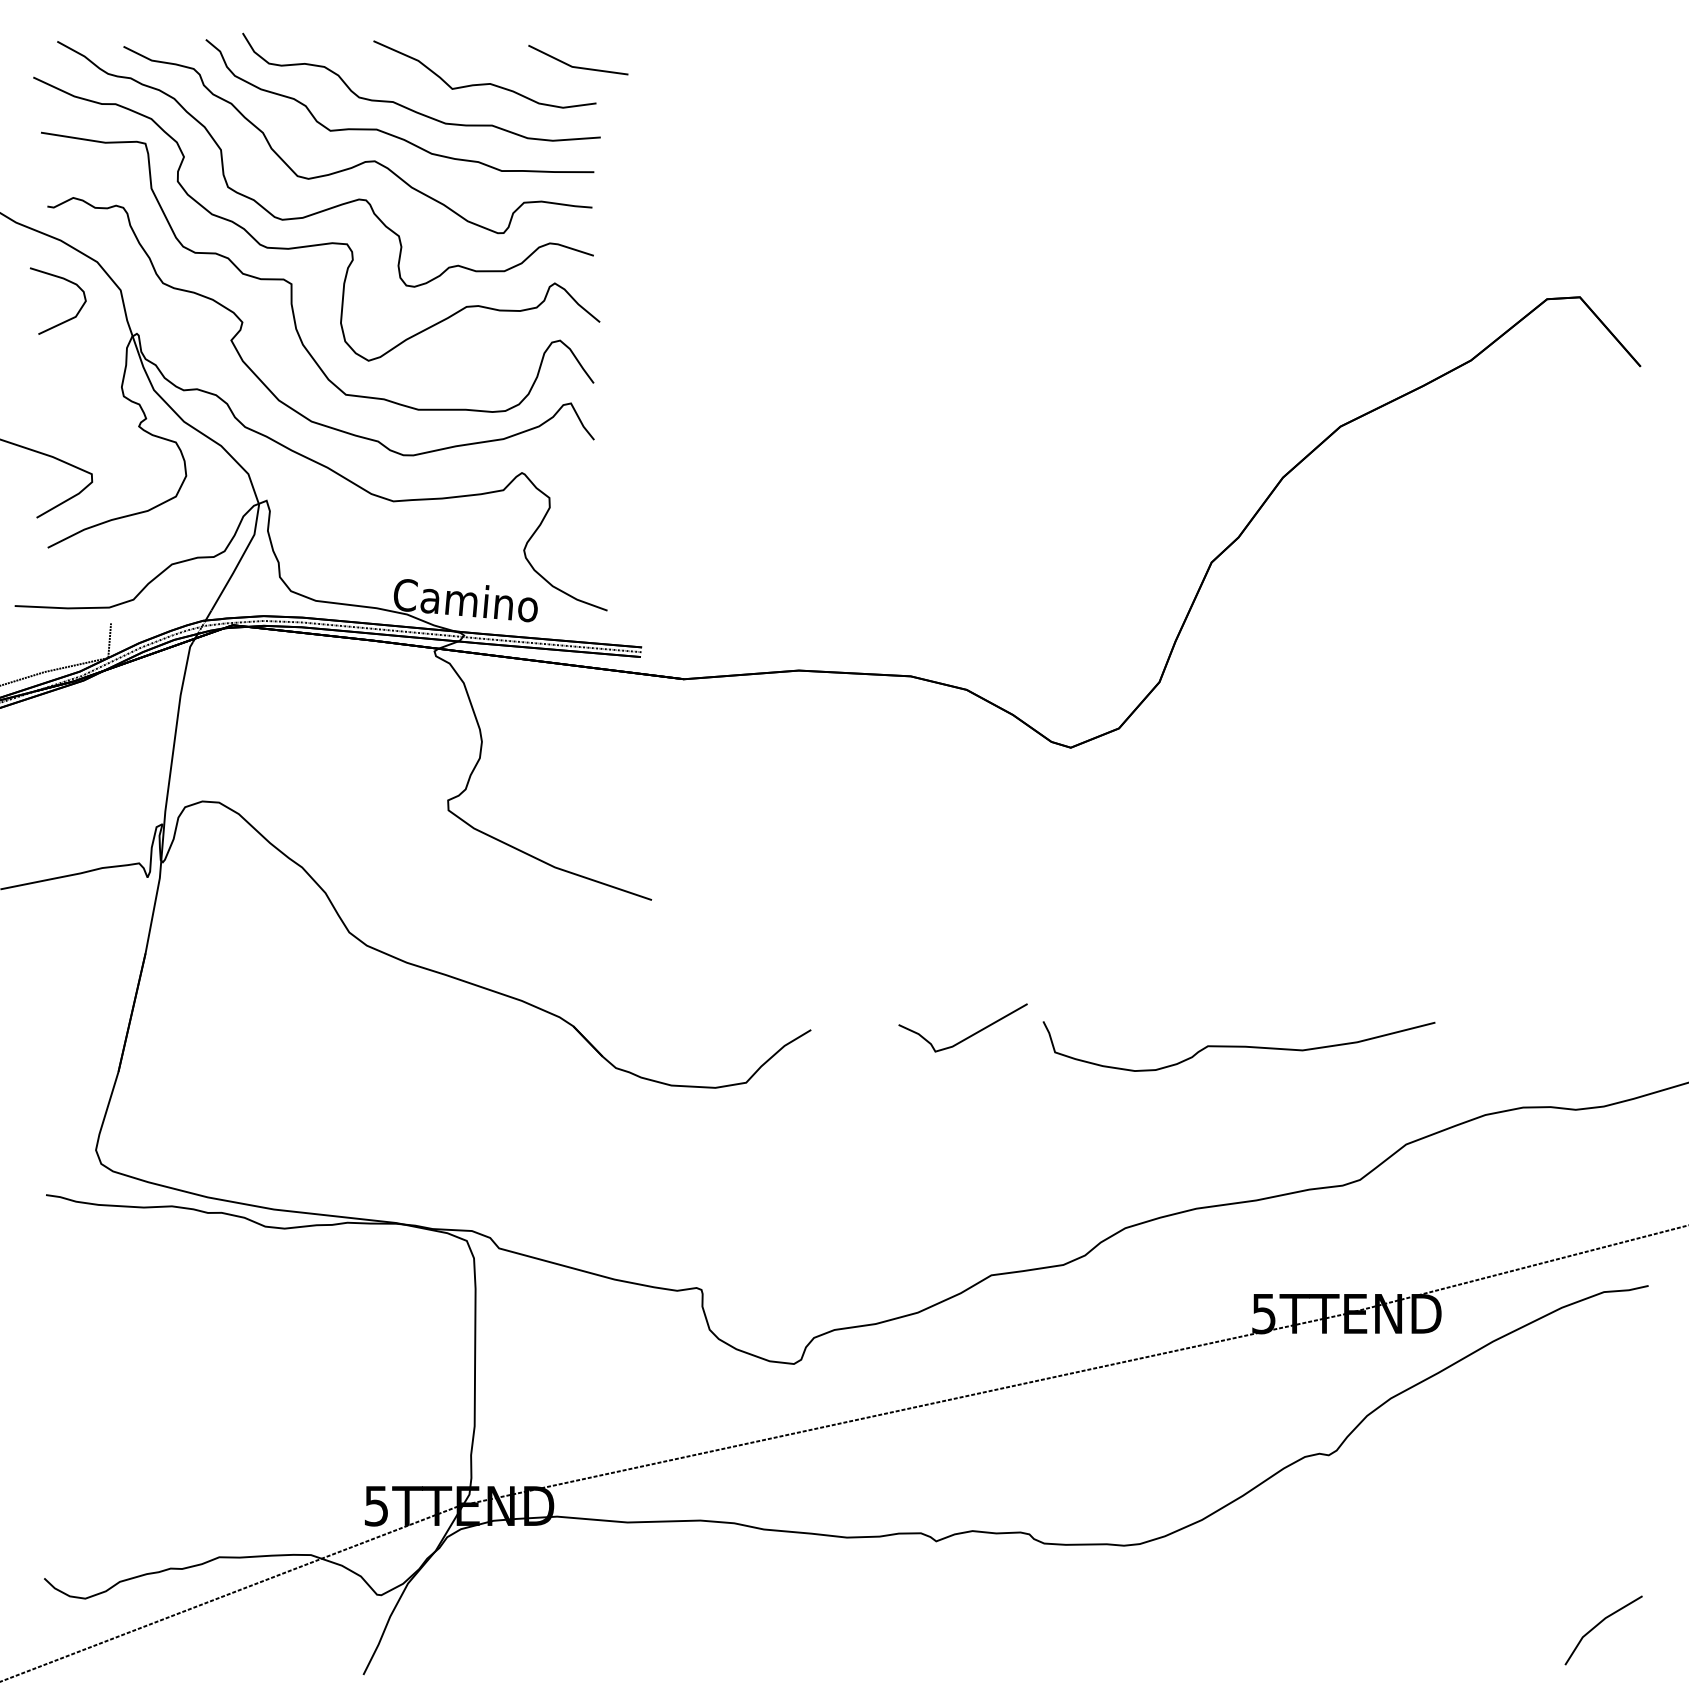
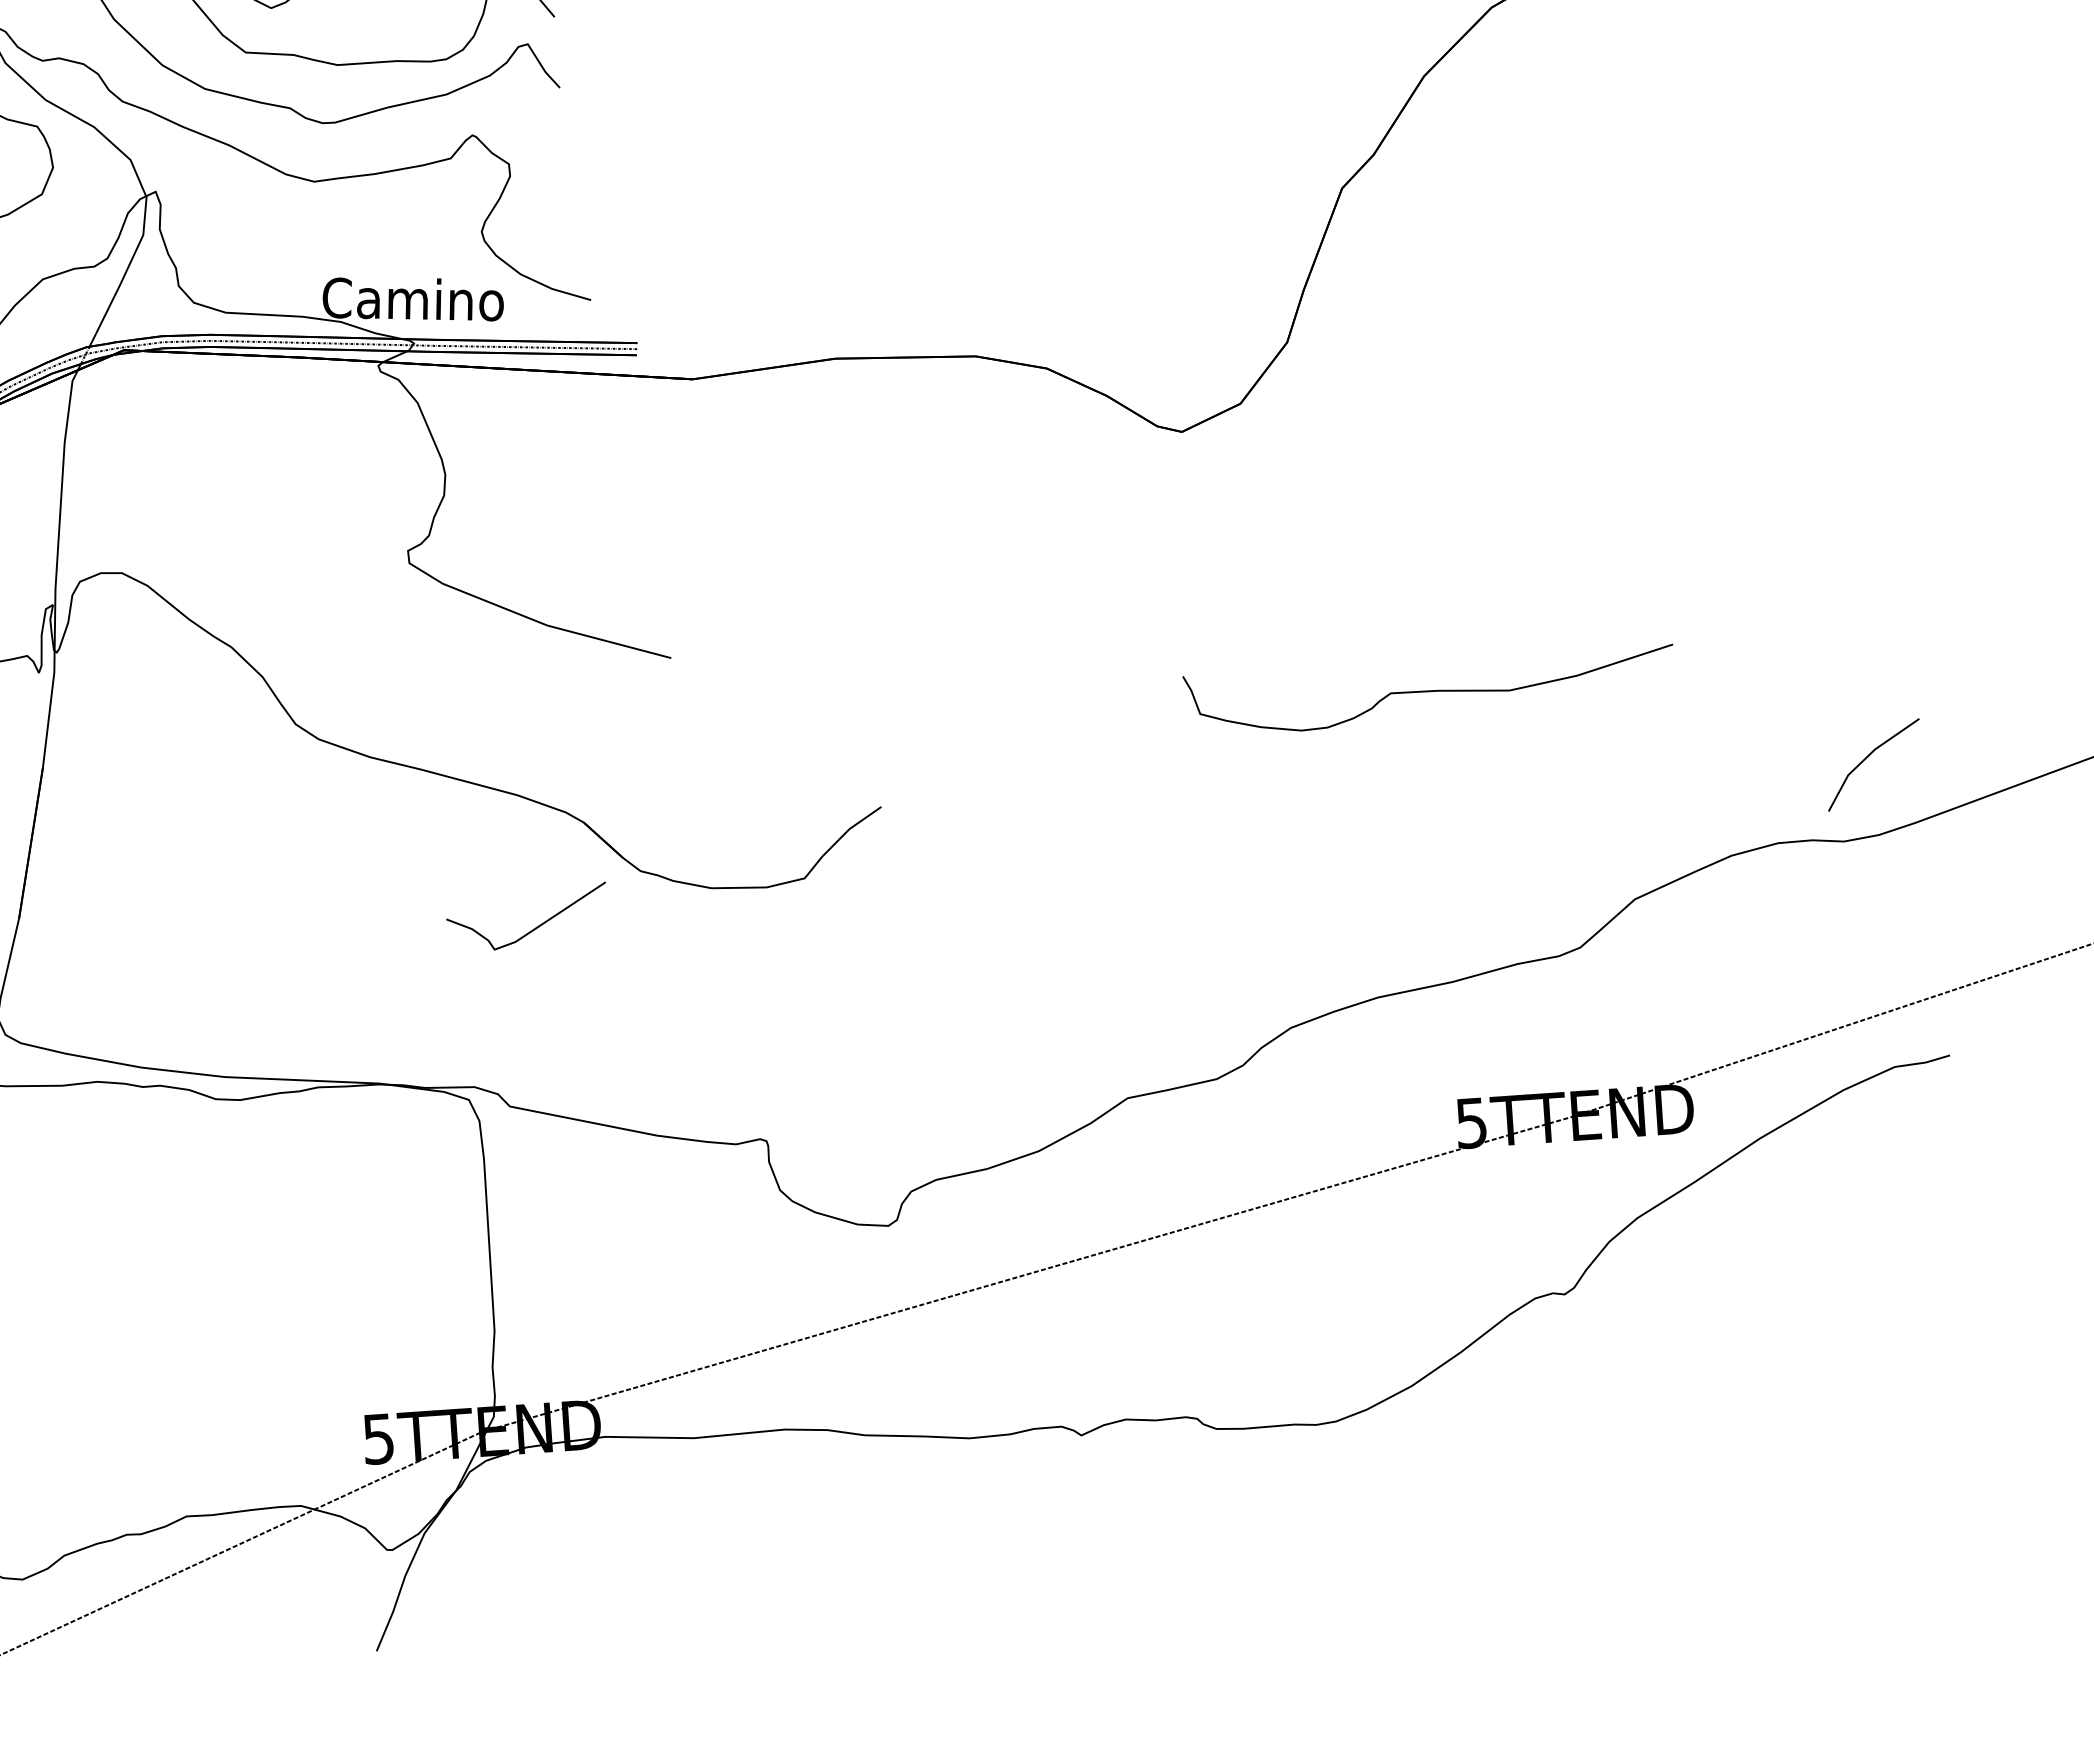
curve: (969, 1035) -> (535, 926), moved
curve: (1238, 1046) -> (1428, 691), moved
line: (1598, 1625) -> (1866, 759), moved

